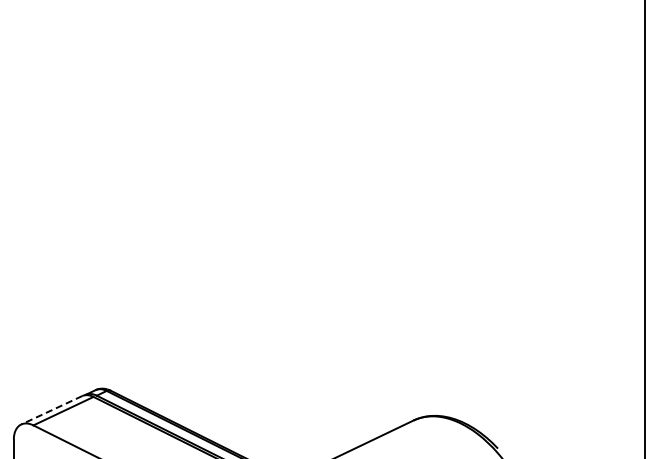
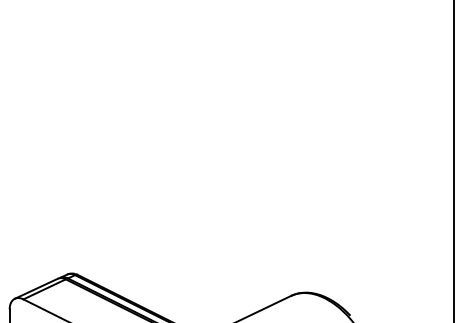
line: (51, 410) -> (36, 288), dashed -> solid

